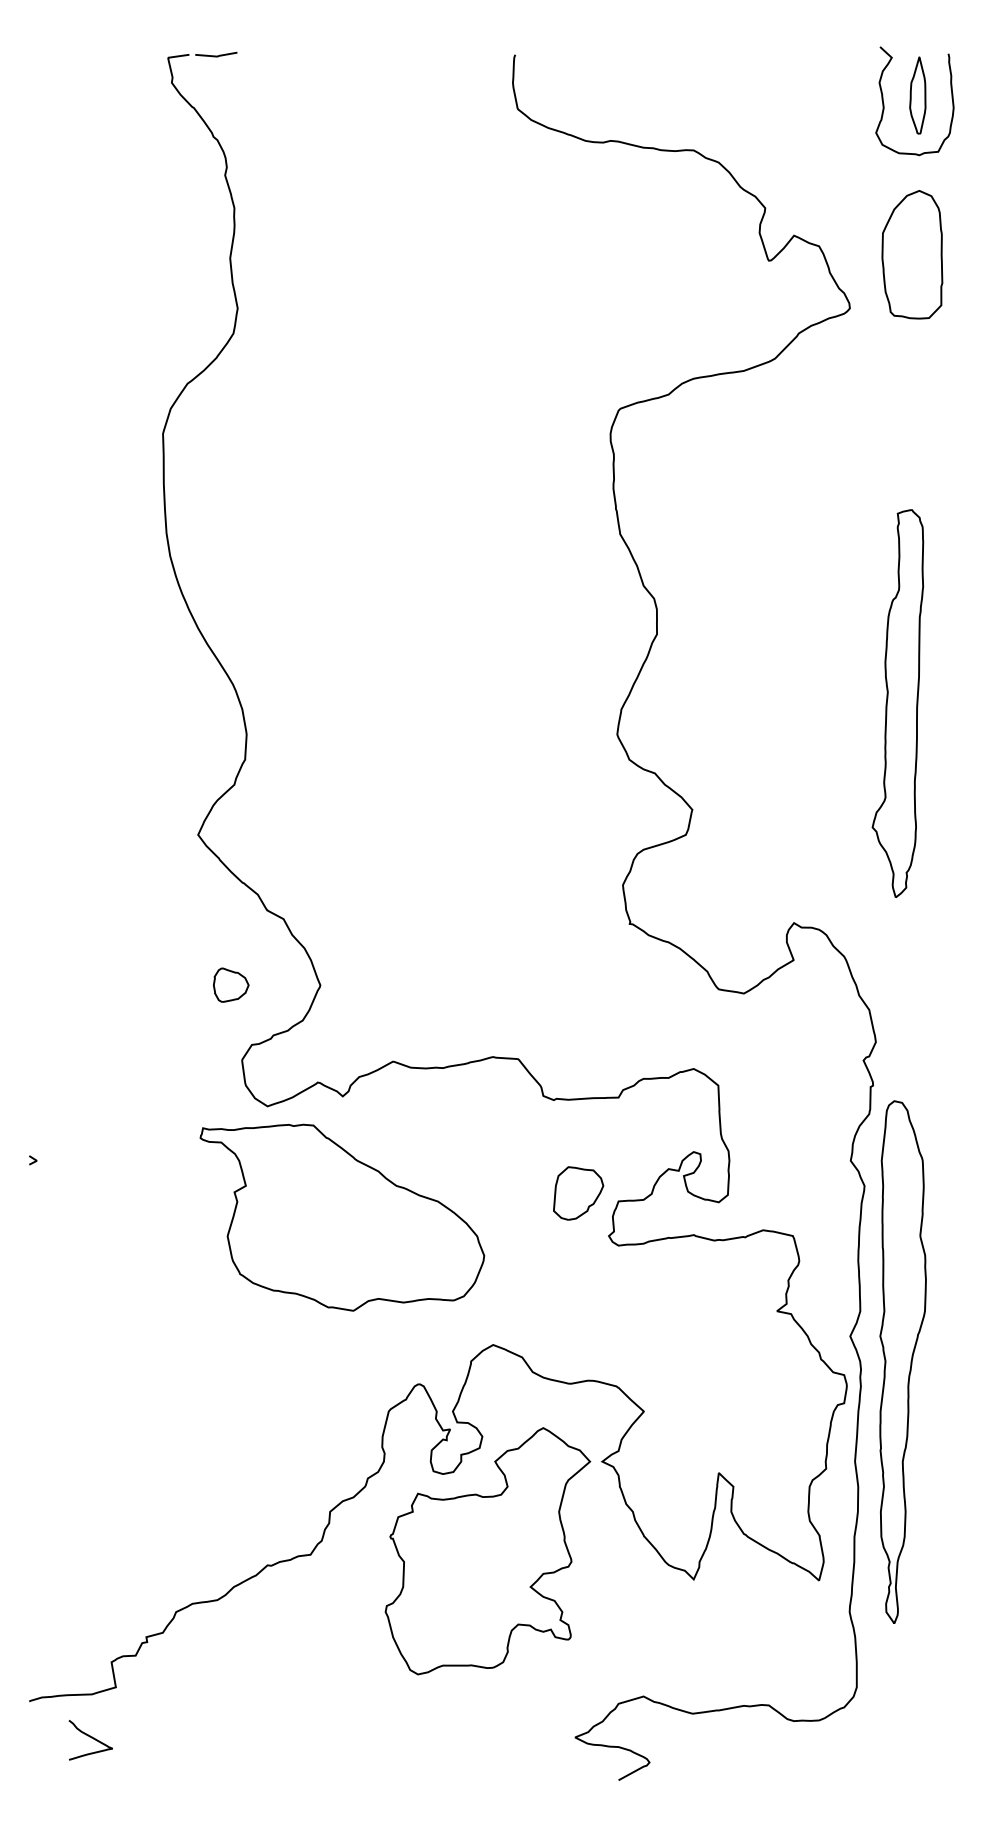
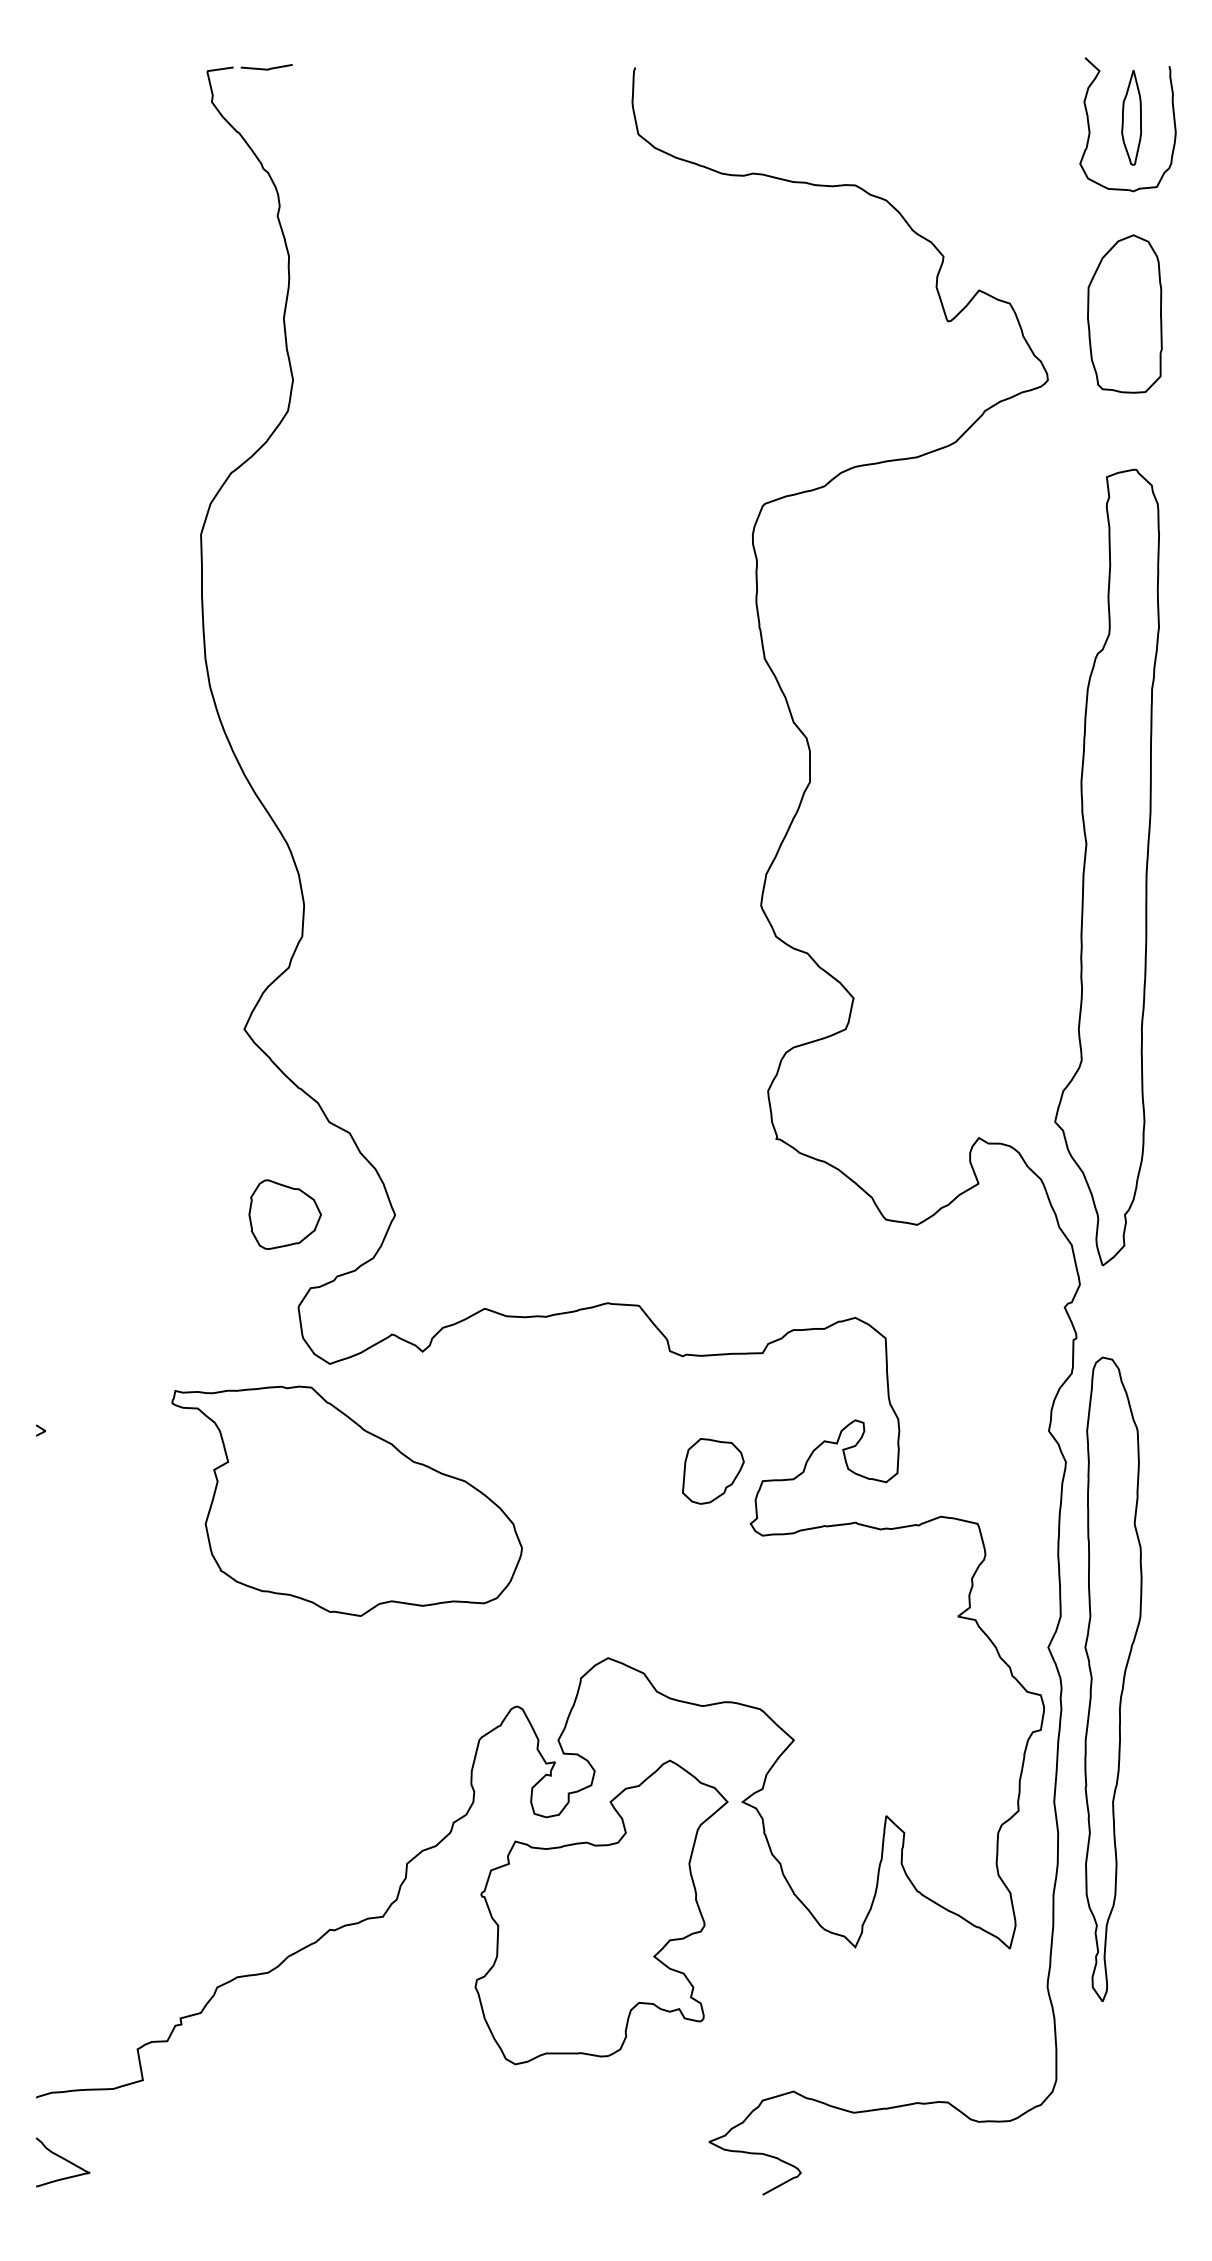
part: (897, 703) -> (1106, 867), size x1.67
part: (230, 985) -> (284, 1214), size x1.67
part: (341, 1217) -> (346, 1500), moved
curve: (92, 1738) -> (64, 2160), moved

